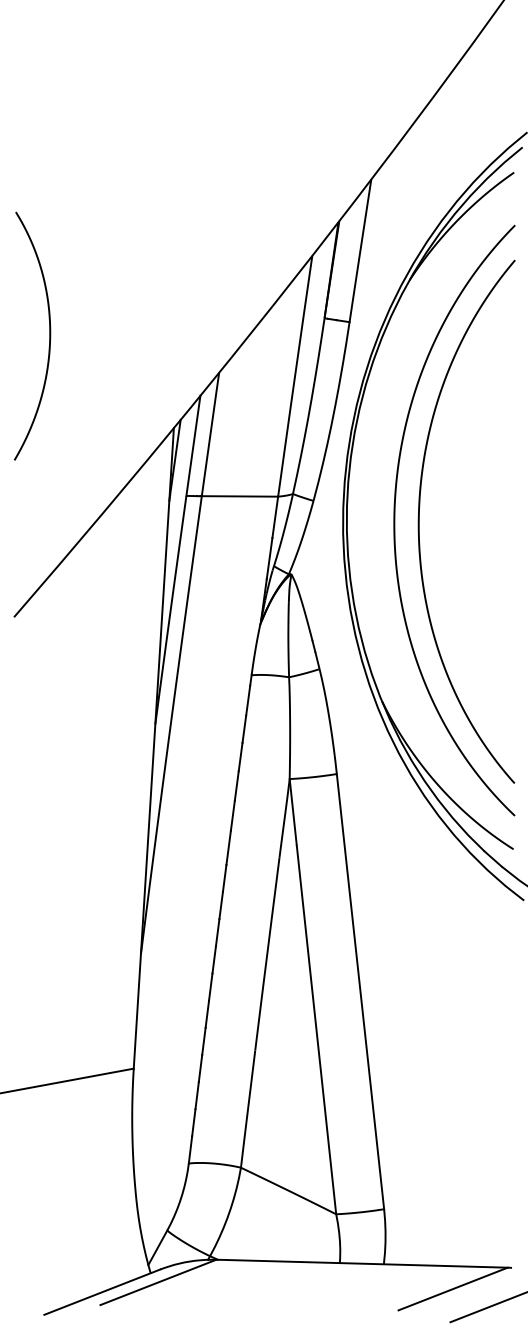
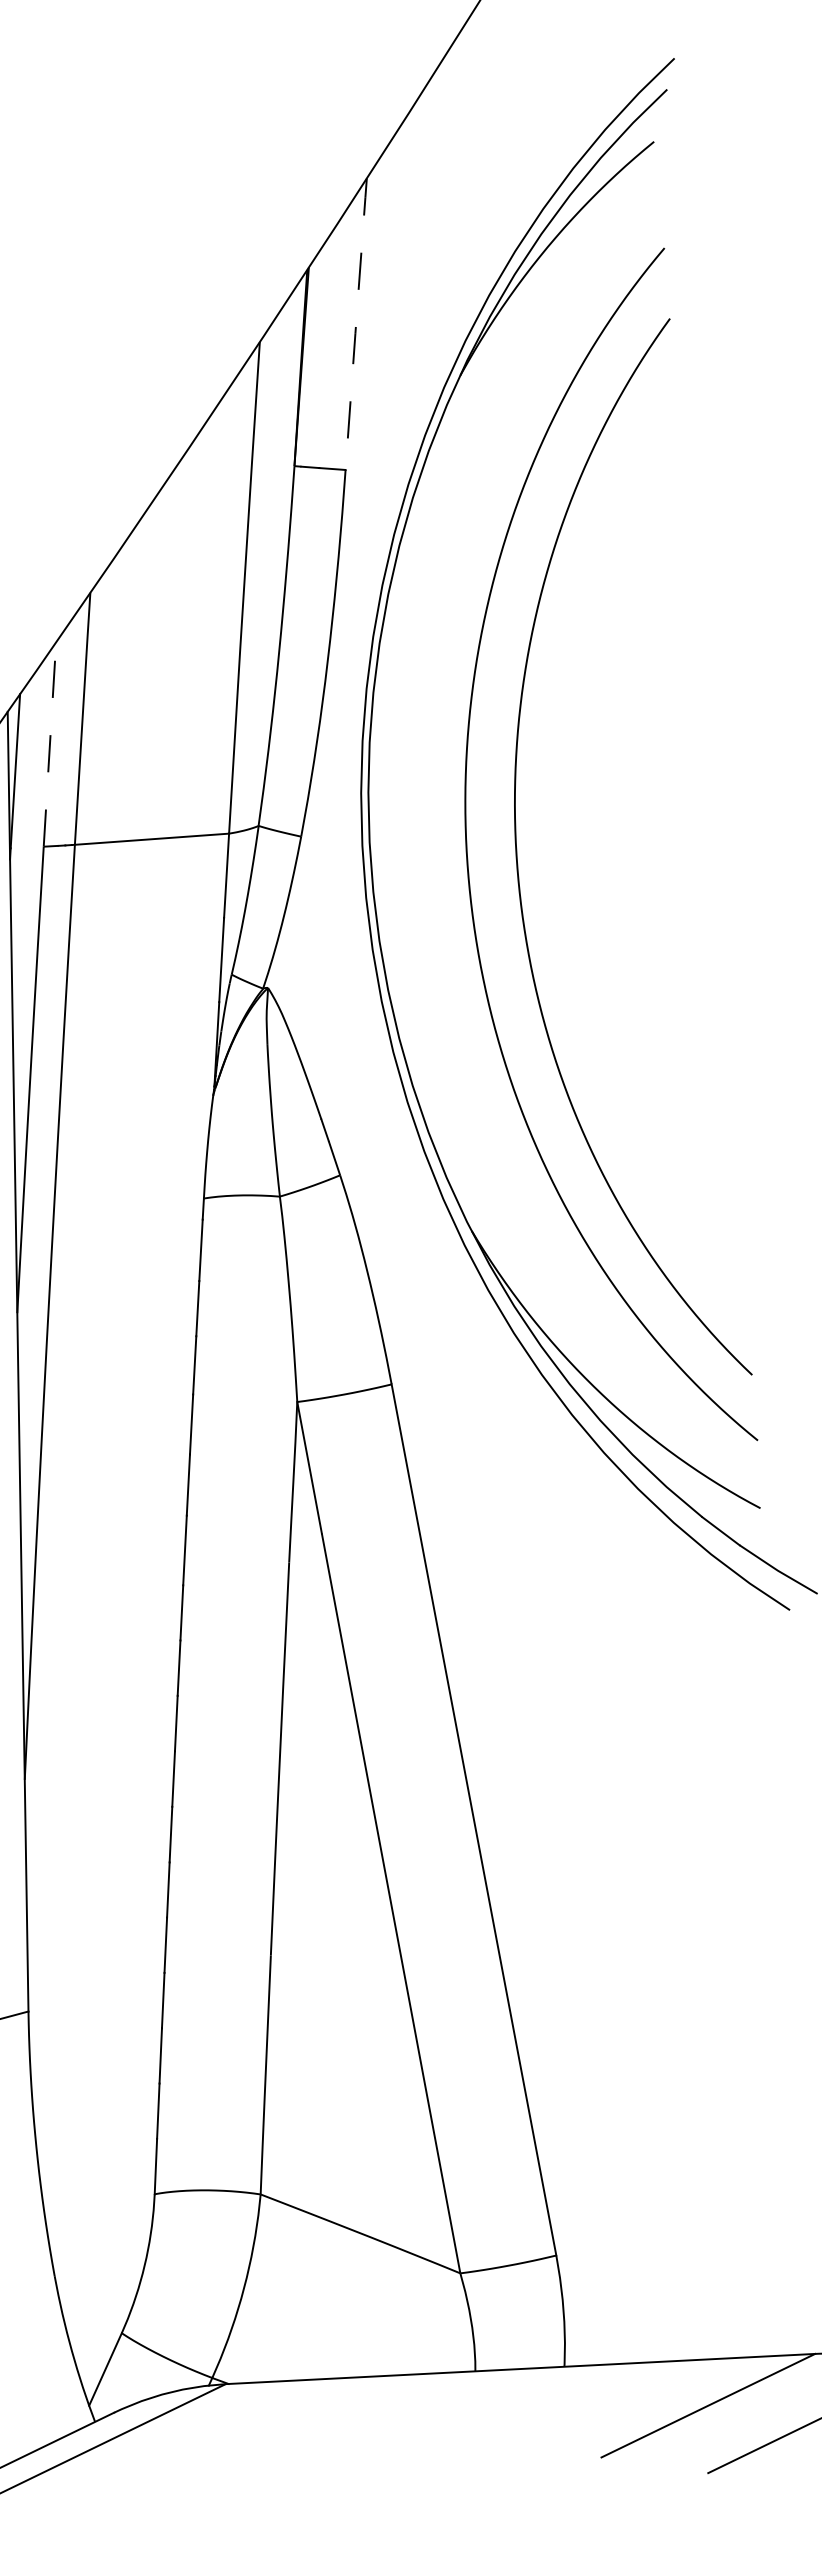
line: (360, 250) -> (356, 323), solid -> dashed
line: (193, 445) -> (50, 743), solid -> dashed

